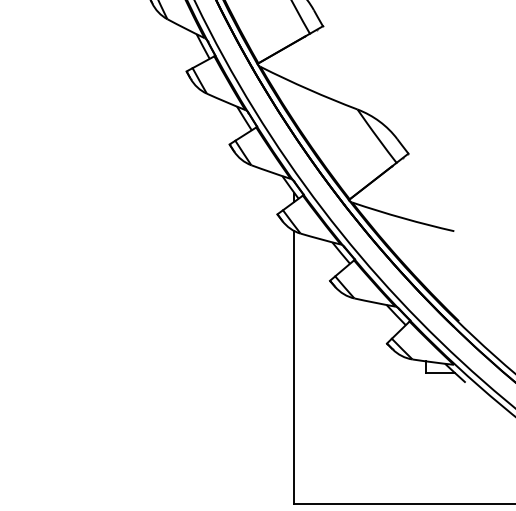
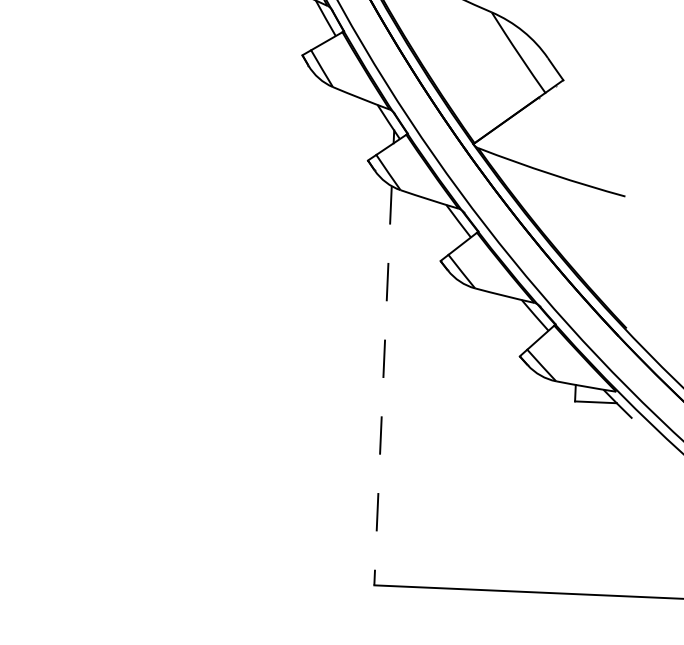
line: (294, 367) -> (383, 385), solid -> dashed

